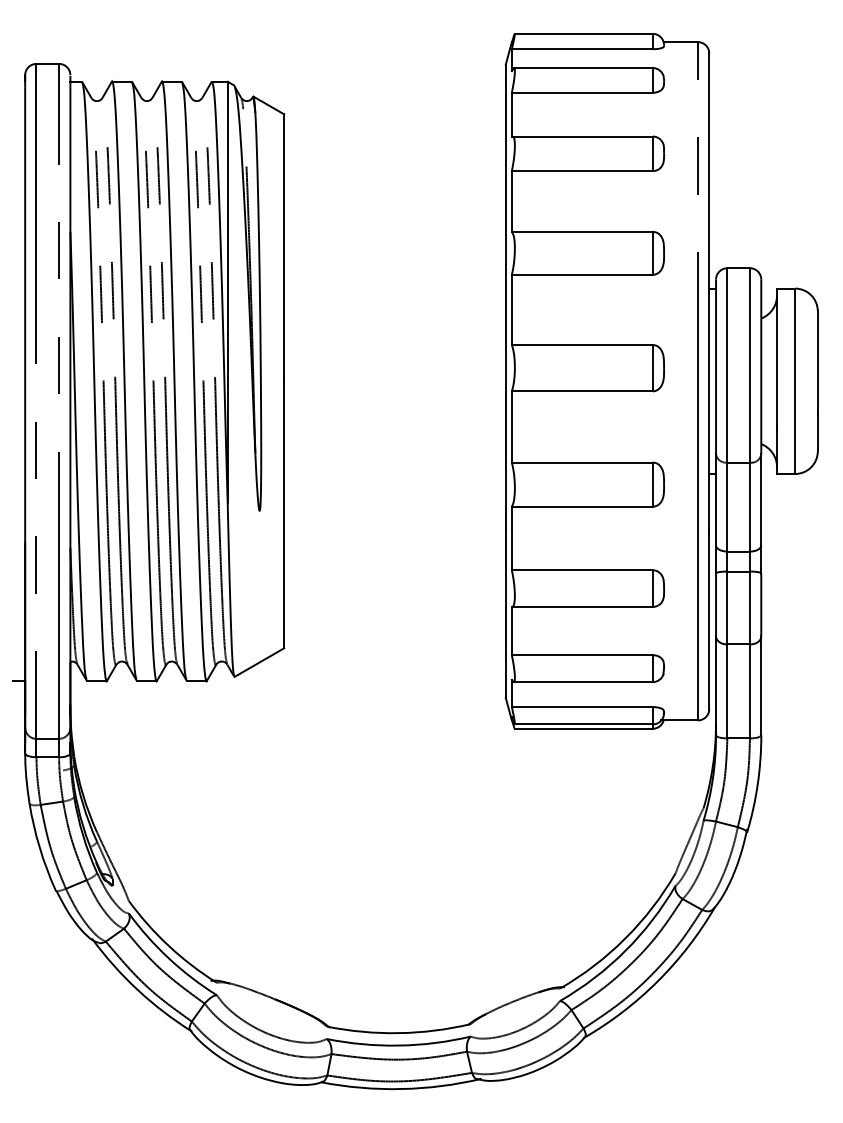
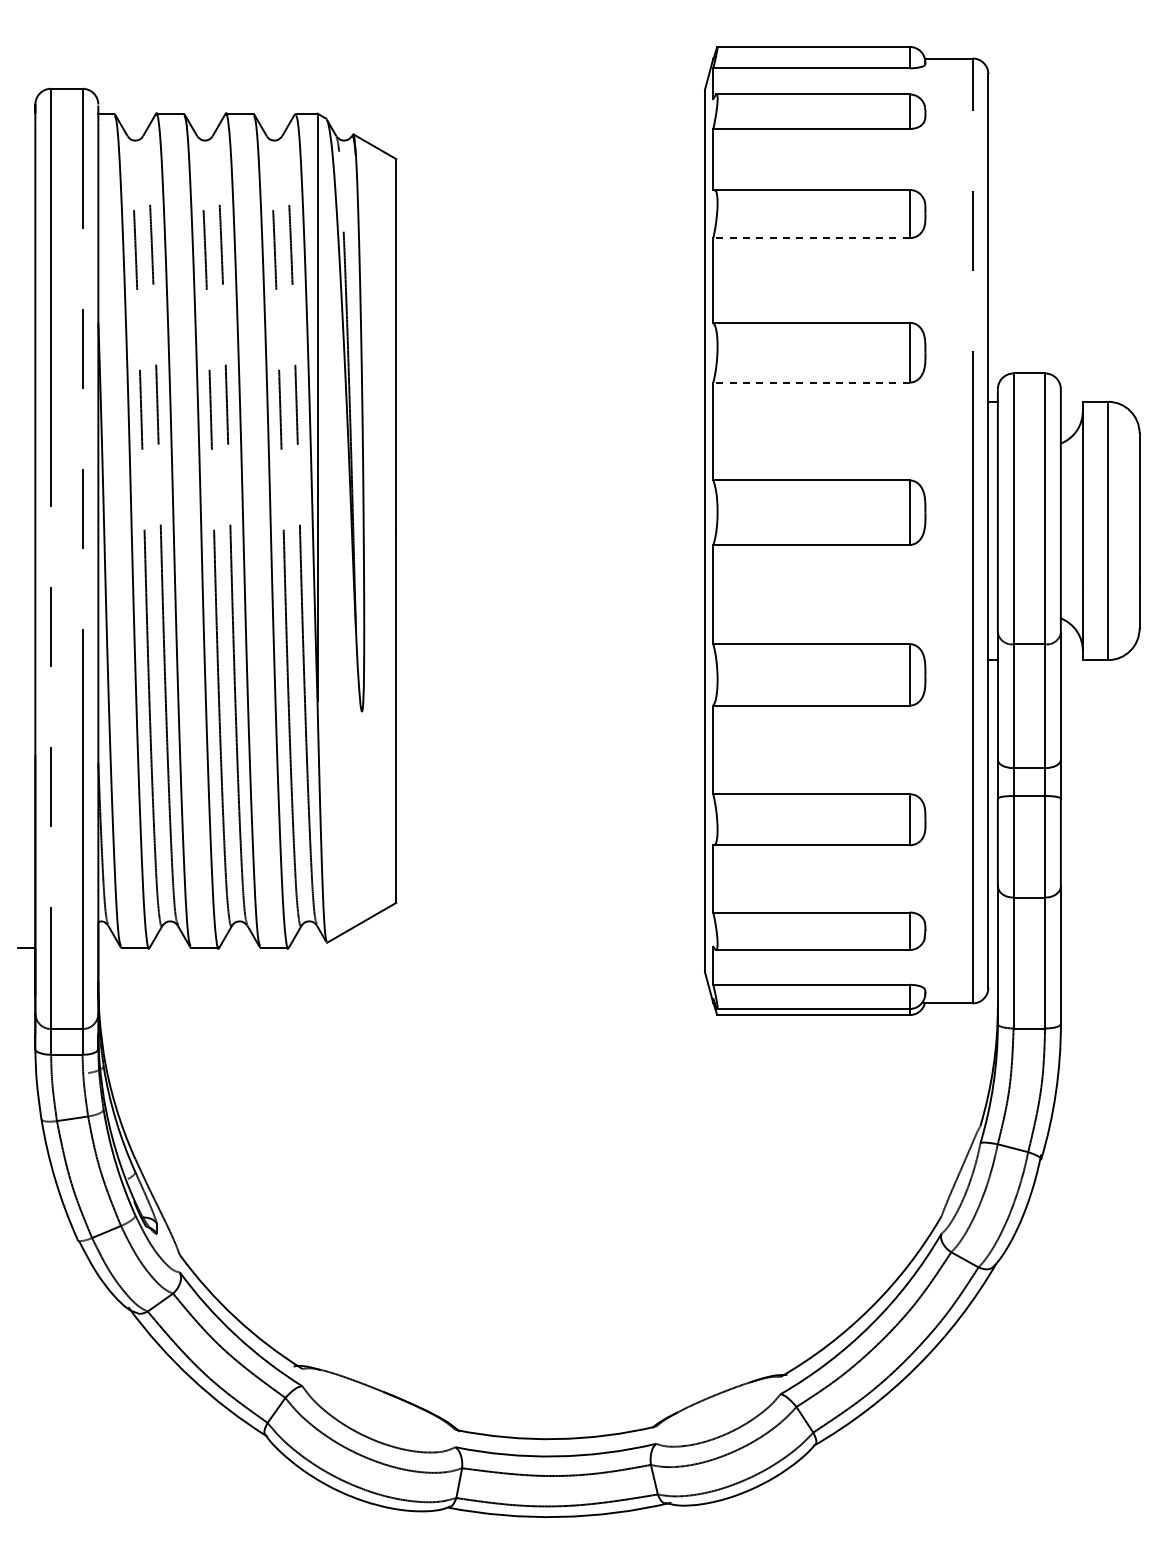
line: (582, 171) -> (811, 238), solid -> dashed
line: (582, 274) -> (811, 382), solid -> dashed

